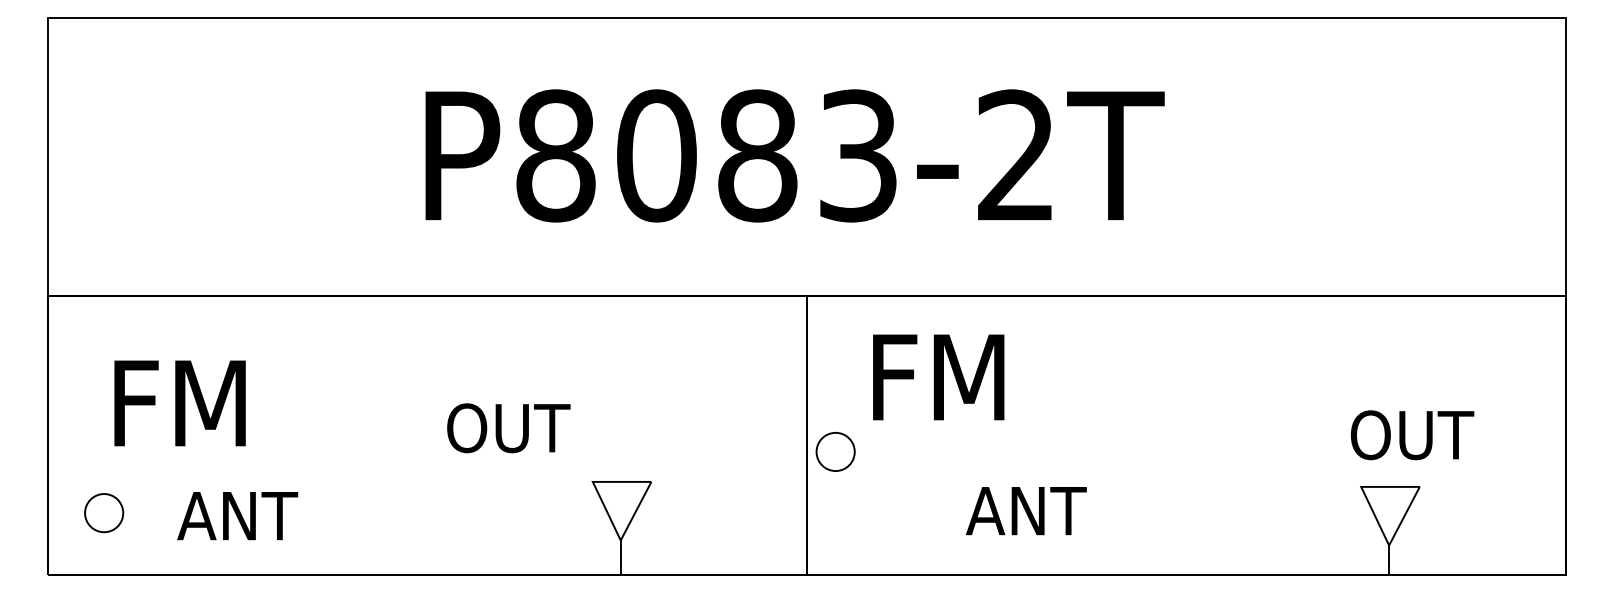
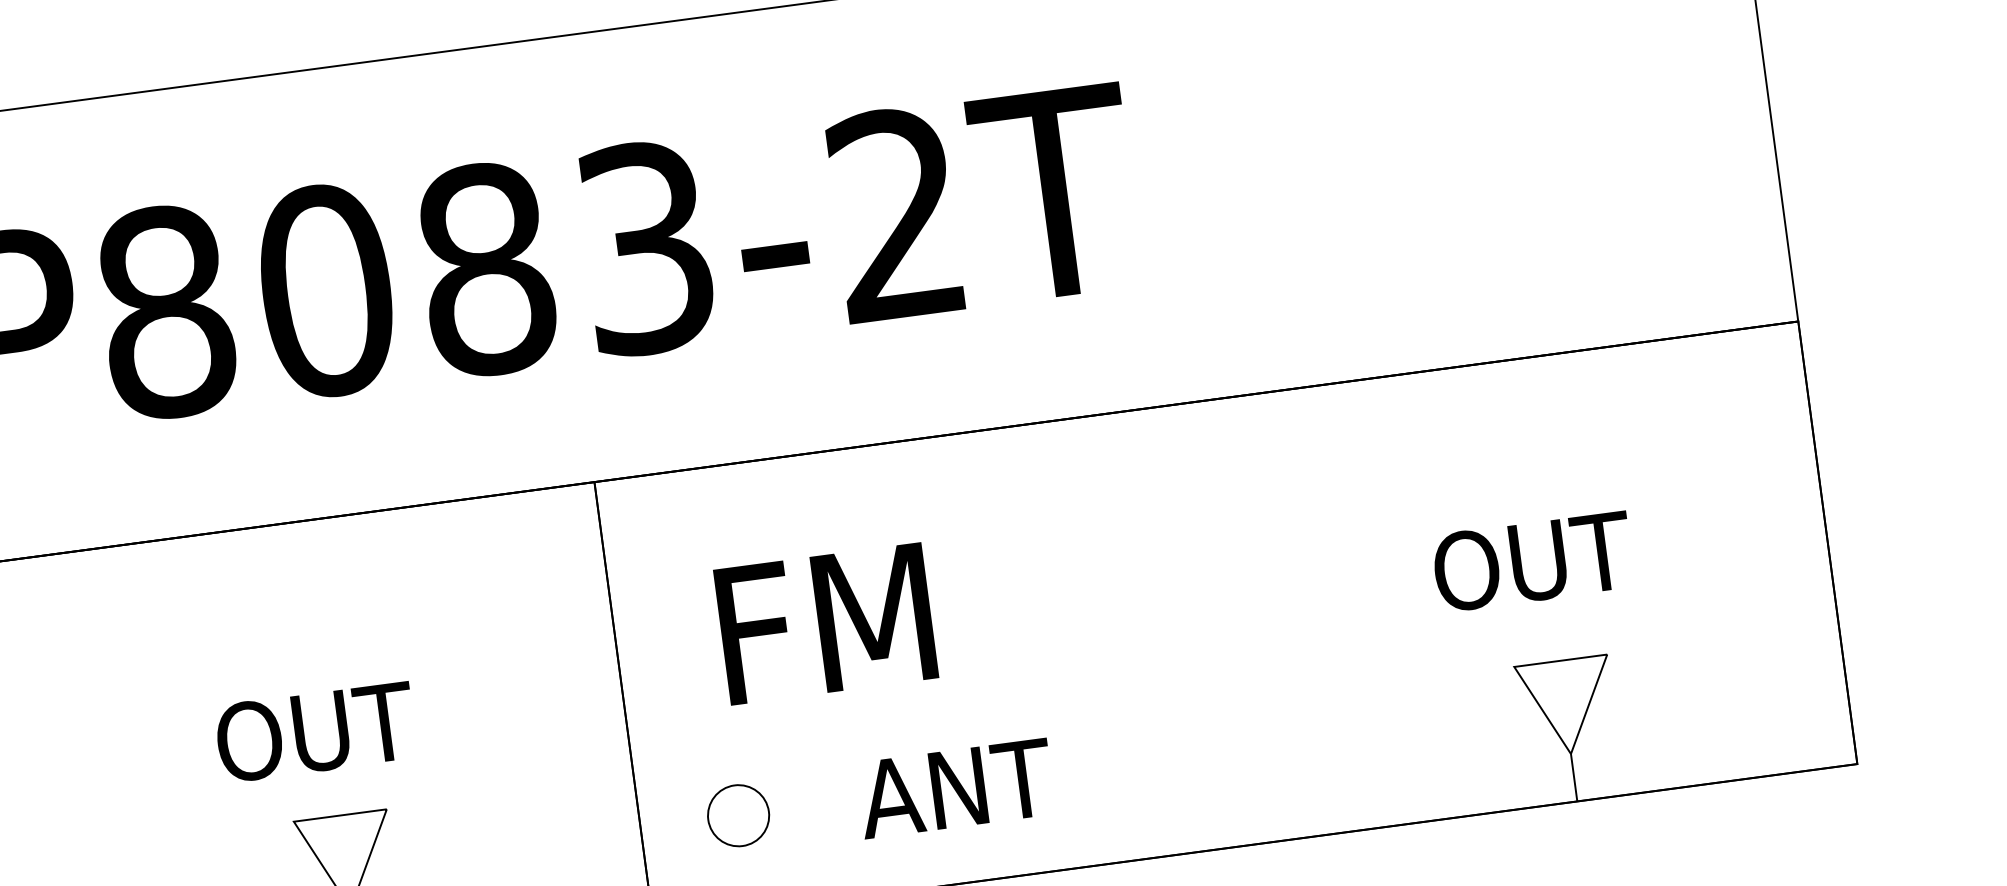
text: (938, 377) -> (825, 624), moved
text: (508, 428) -> (315, 732), moved
text: (1412, 435) -> (1533, 562), moved
part: (835, 451) -> (738, 815), moved
text: (1026, 511) -> (956, 789), moved

